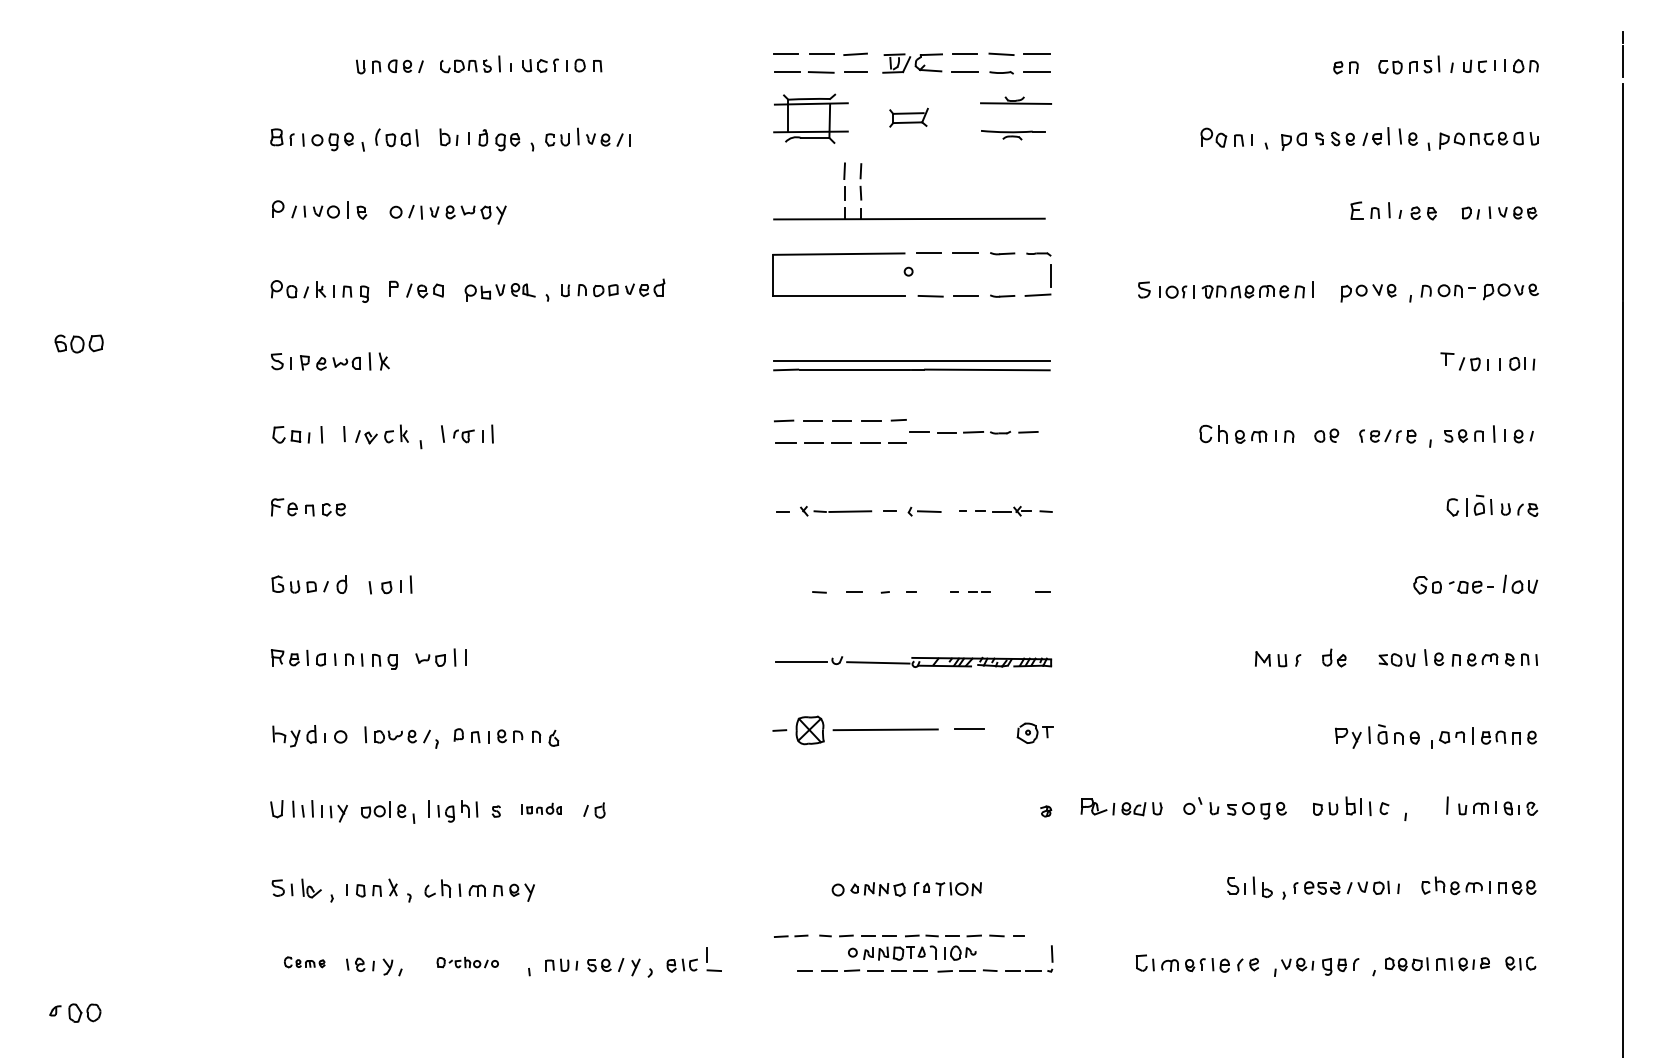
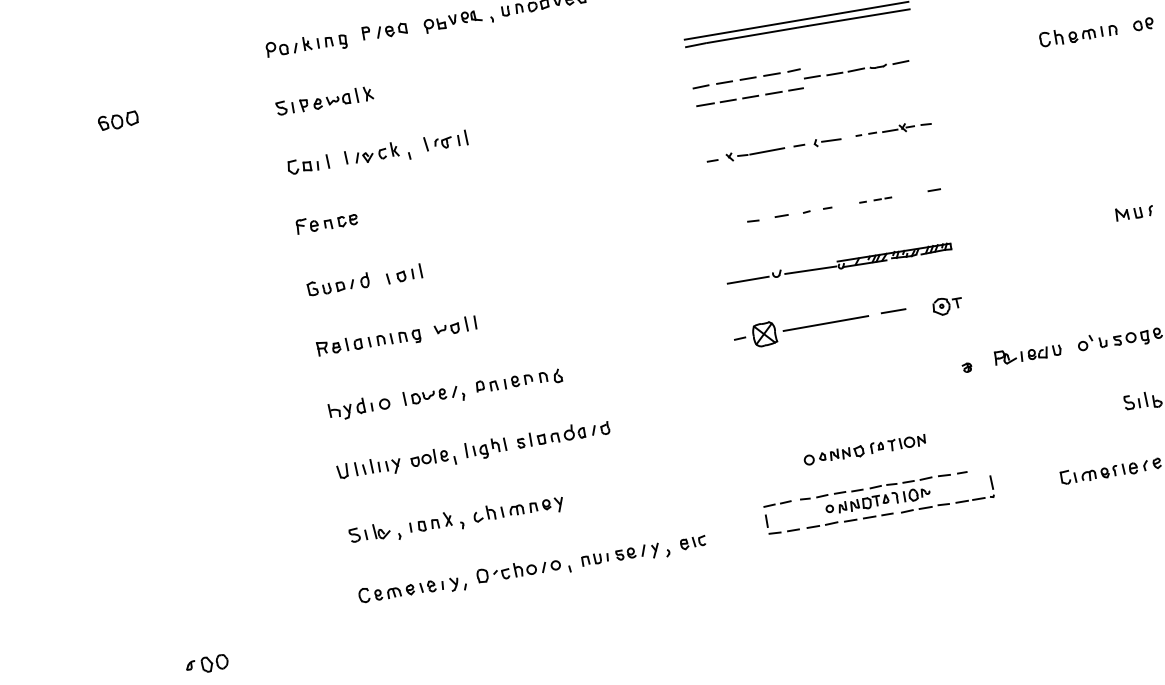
part: (541, 808) -> (557, 434), size x1.67
part: (713, 959) -> (772, 524), moved
part: (304, 962) -> (386, 592), size x1.67
part: (467, 962) -> (518, 569), size x1.67

